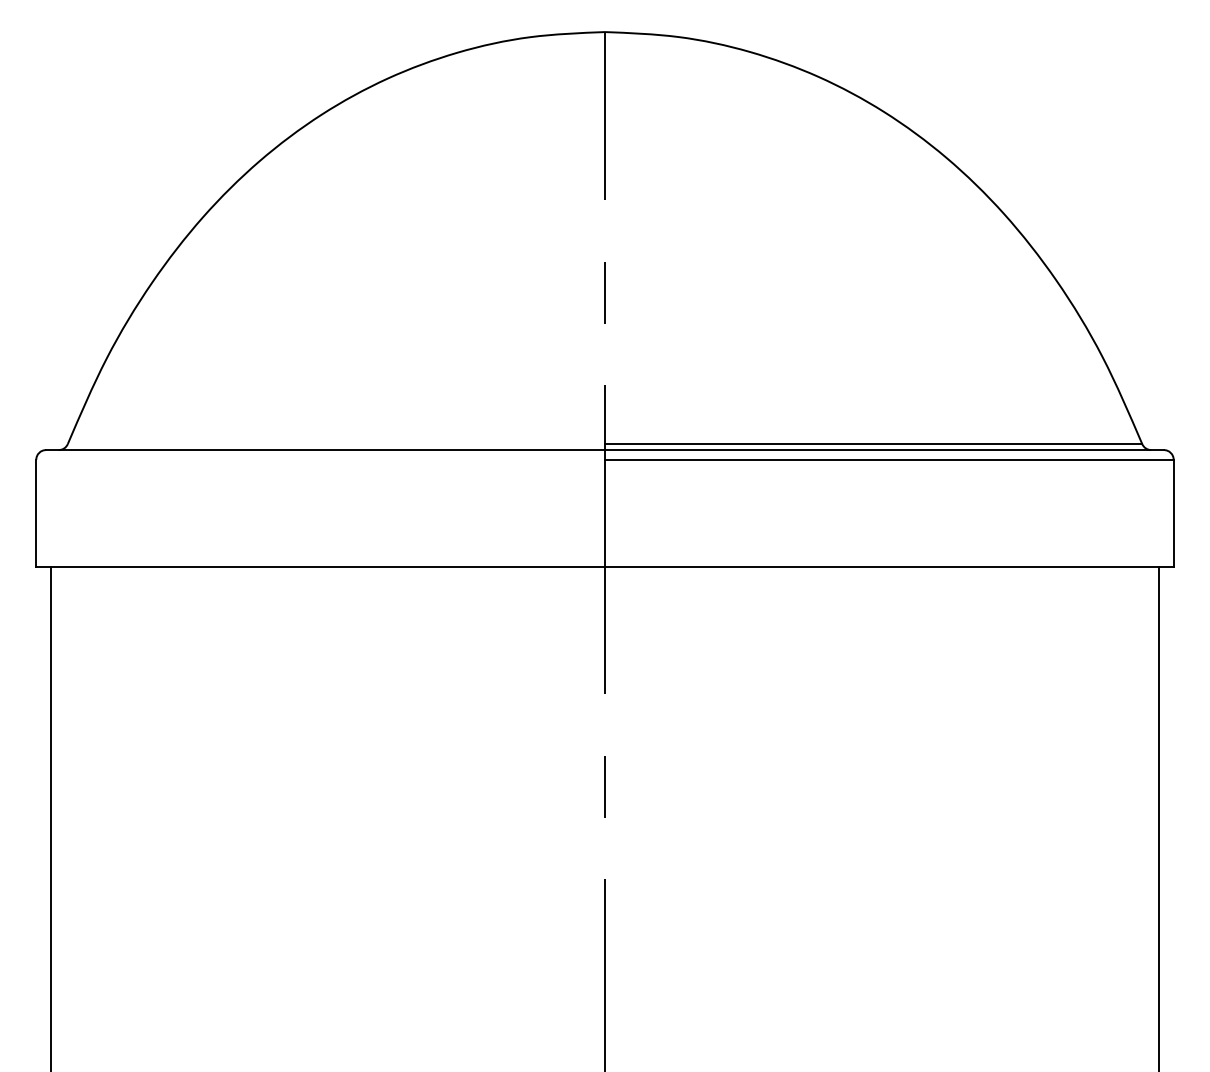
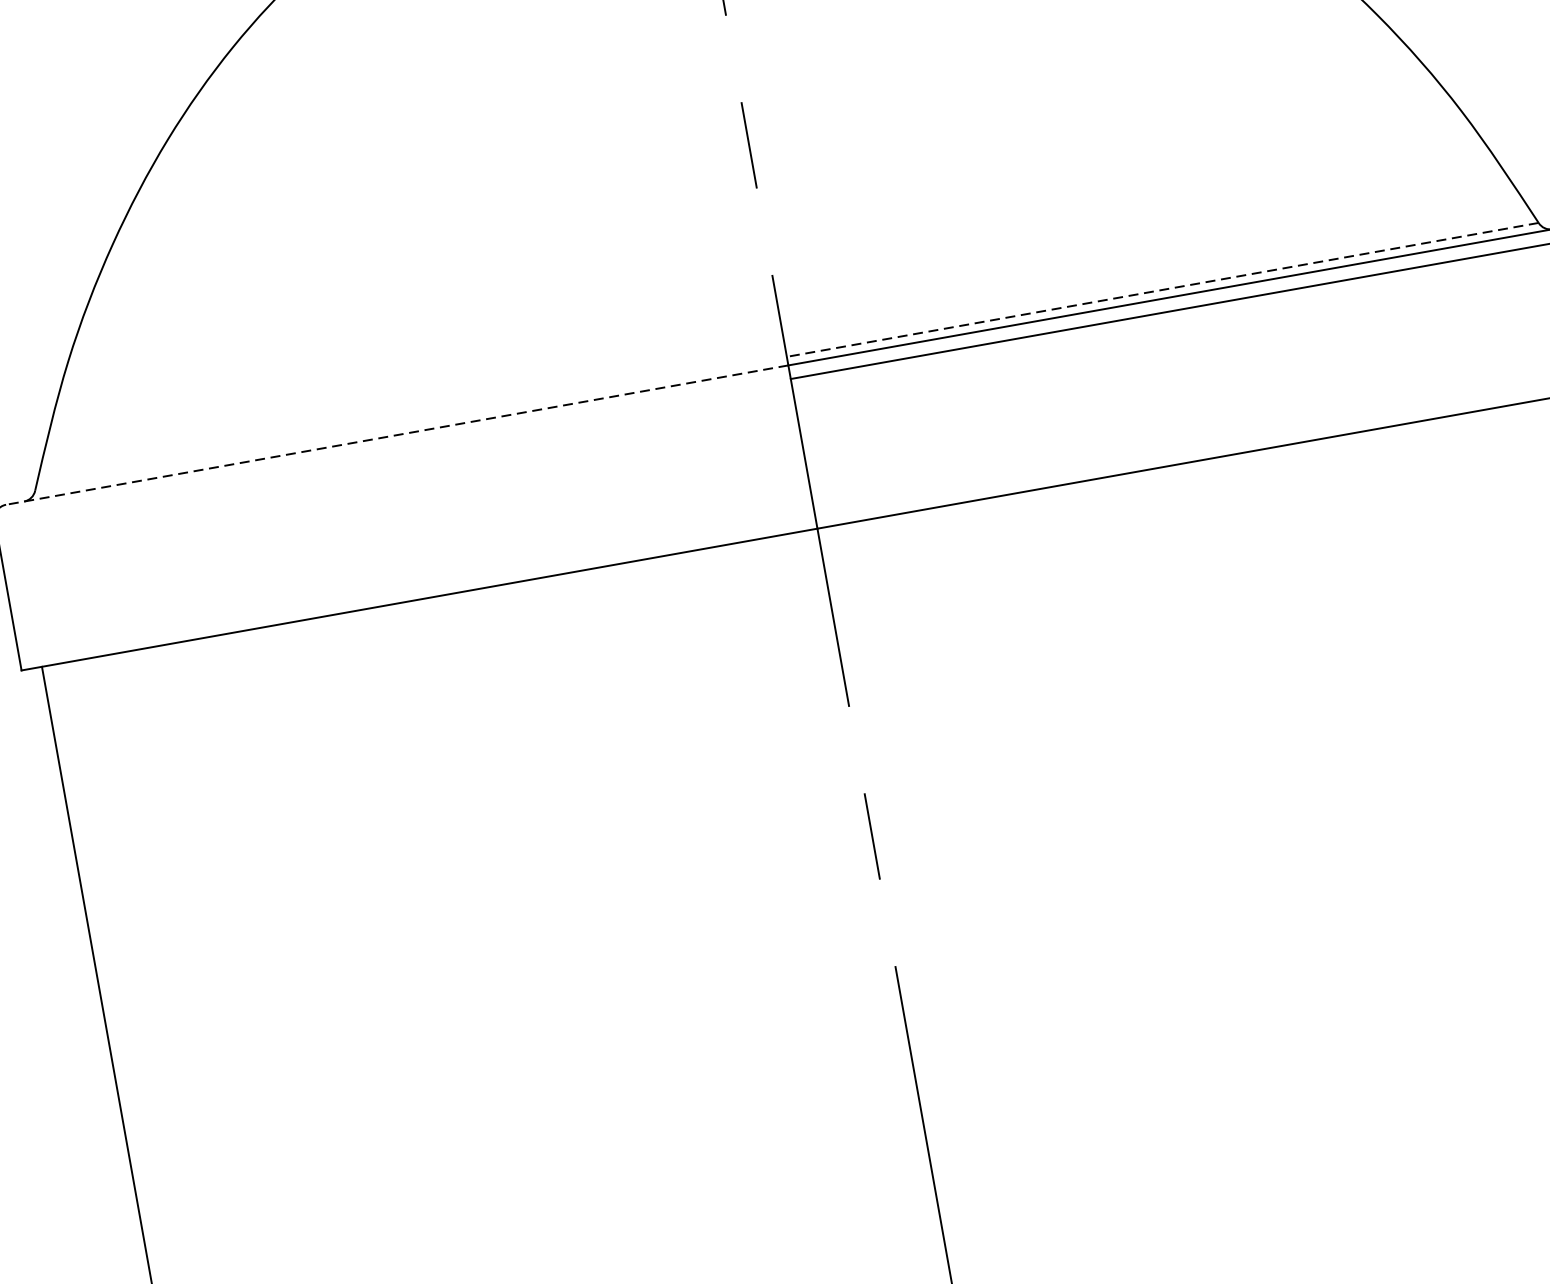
line: (873, 443) -> (1162, 289), solid -> dashed
line: (325, 450) -> (397, 435), solid -> dashed

